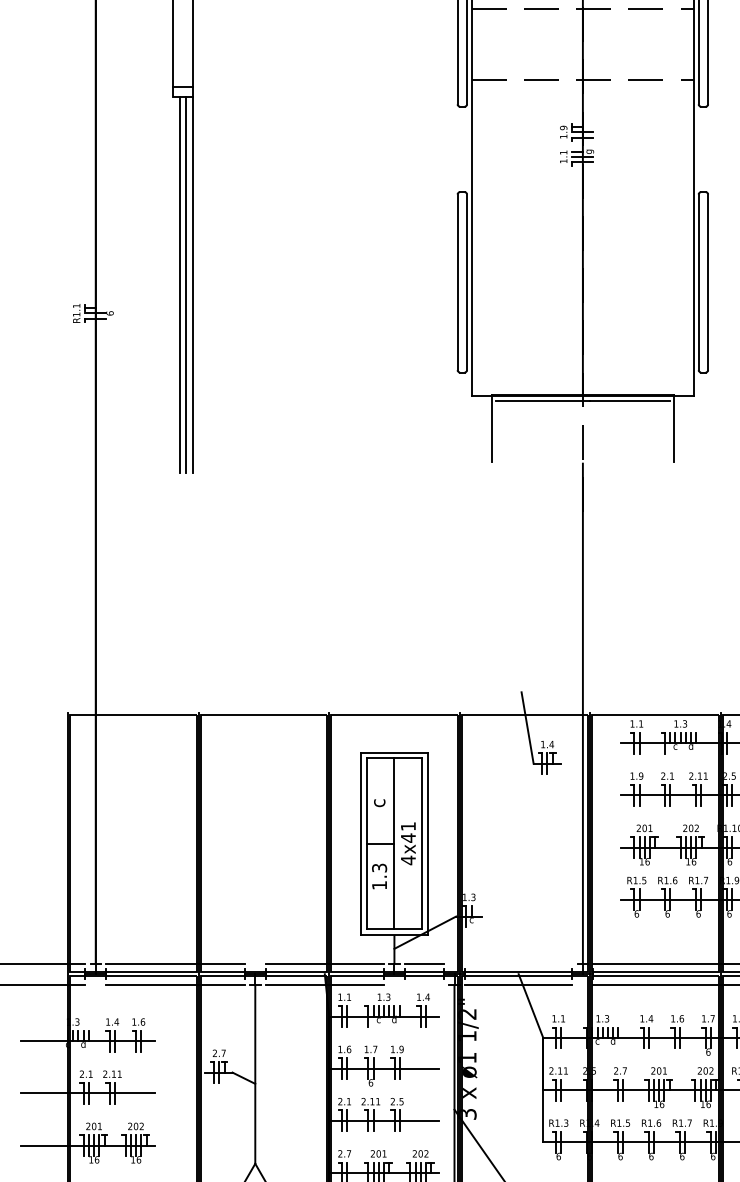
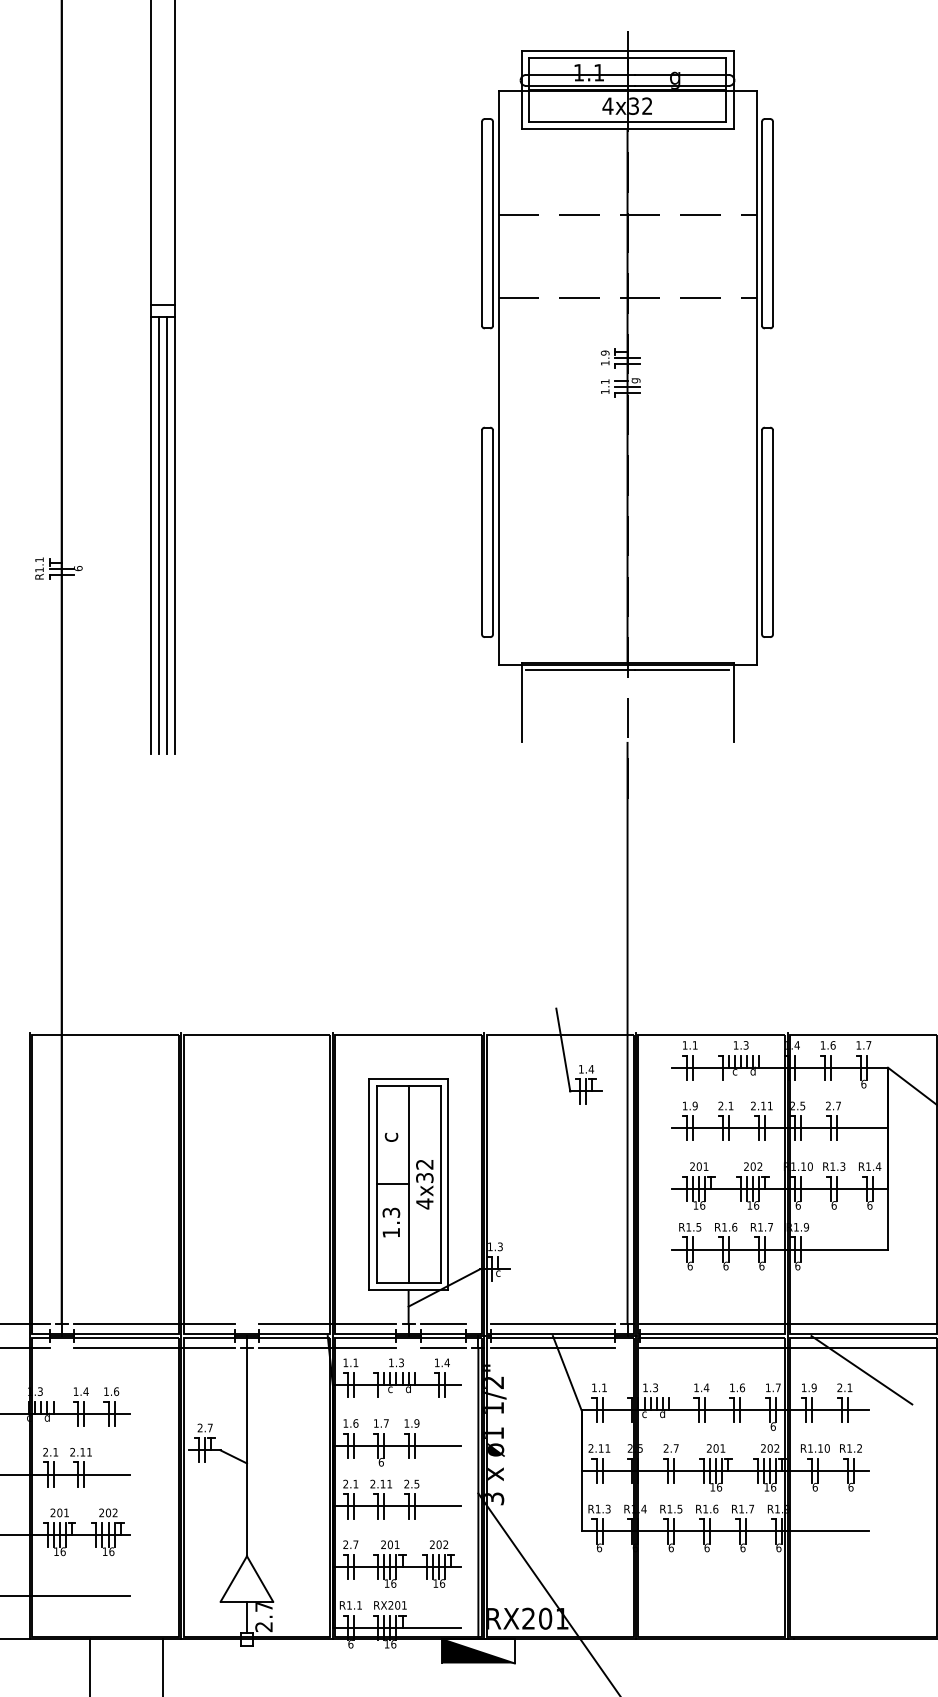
line: (172, 284) -> (150, 535), added
text: (408, 832) -> (424, 1171), 4x41 -> 4x32
line: (518, 963) -> (552, 1323), added
line: (424, 984) -> (443, 1348), added

